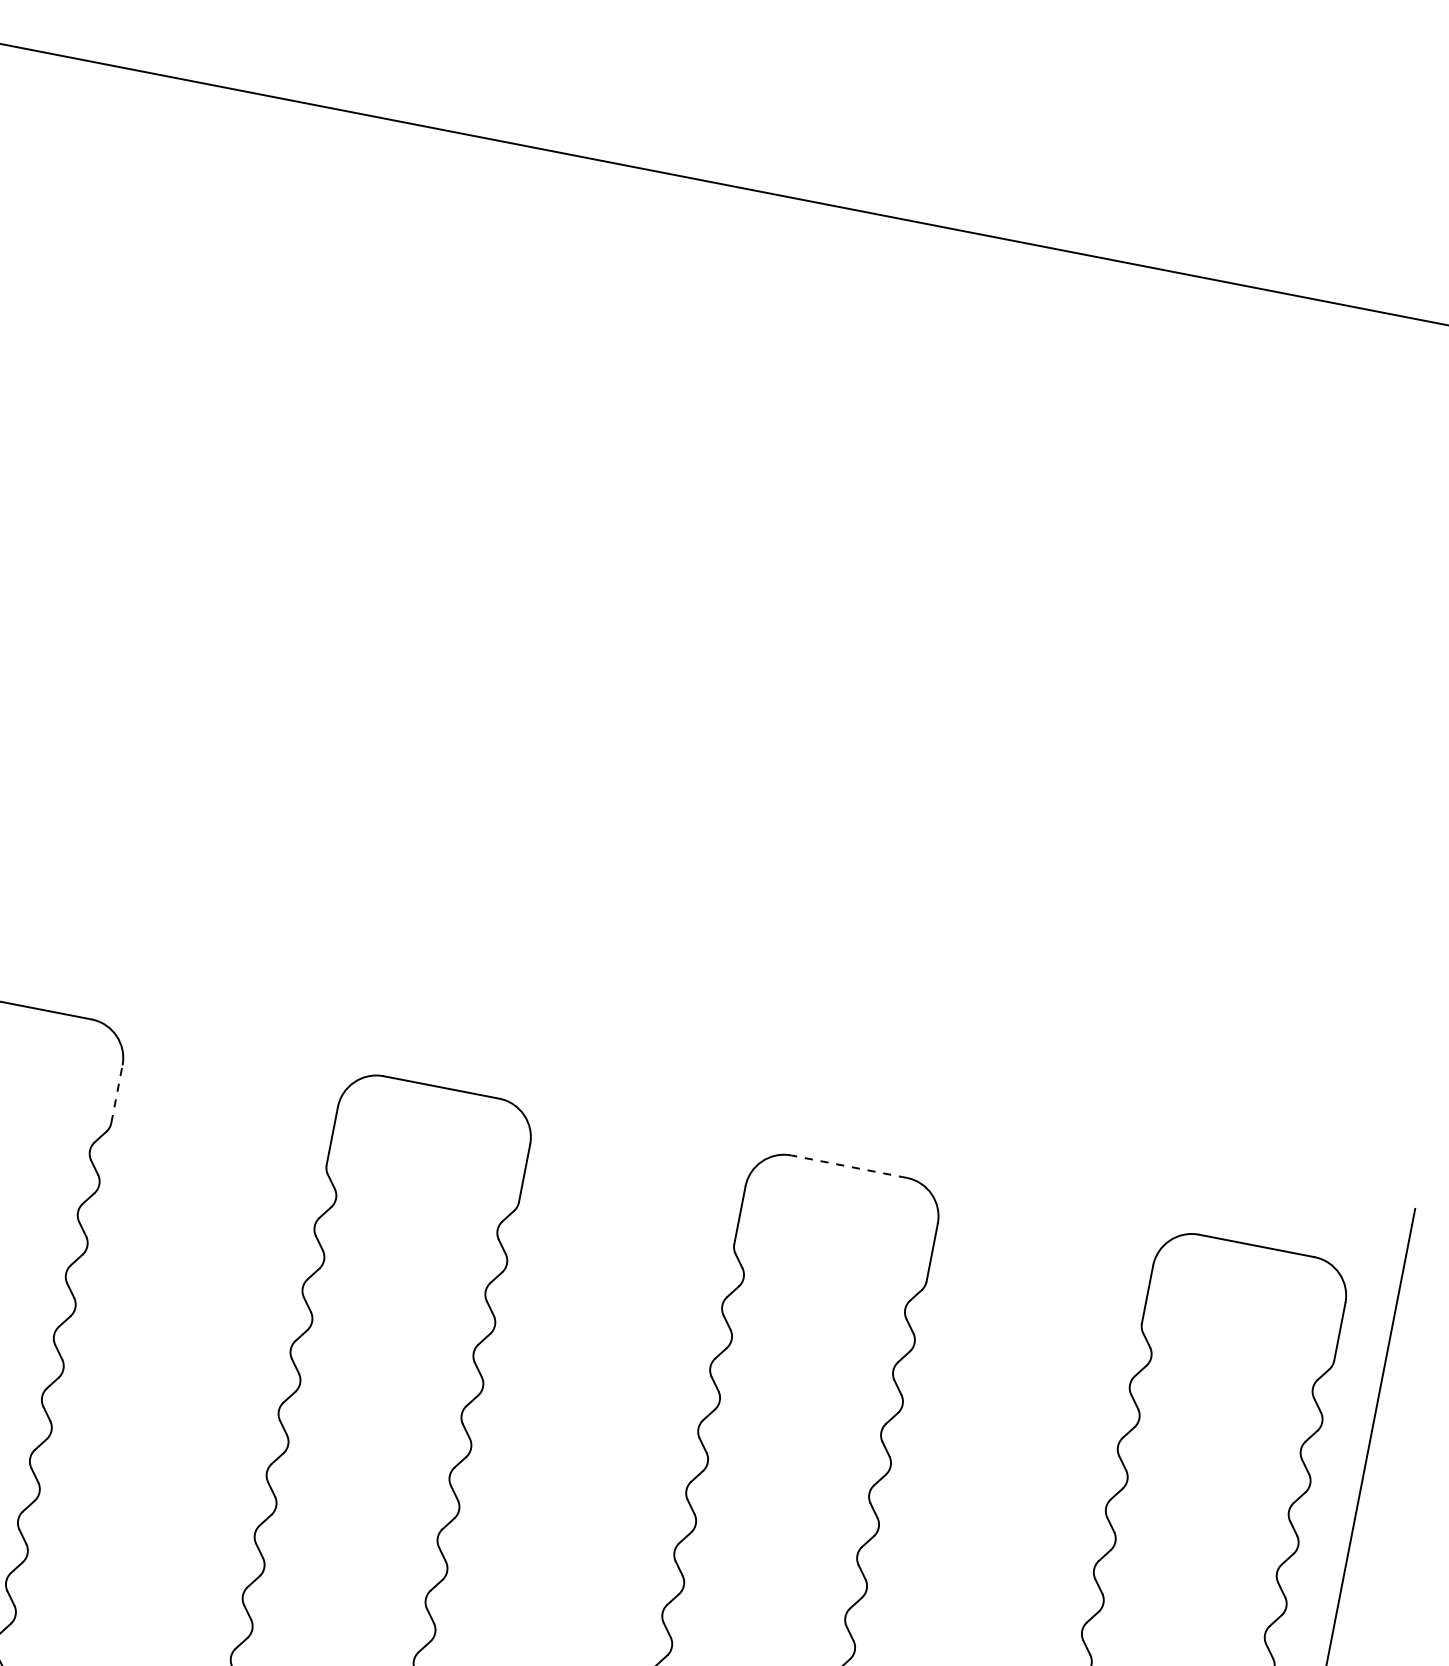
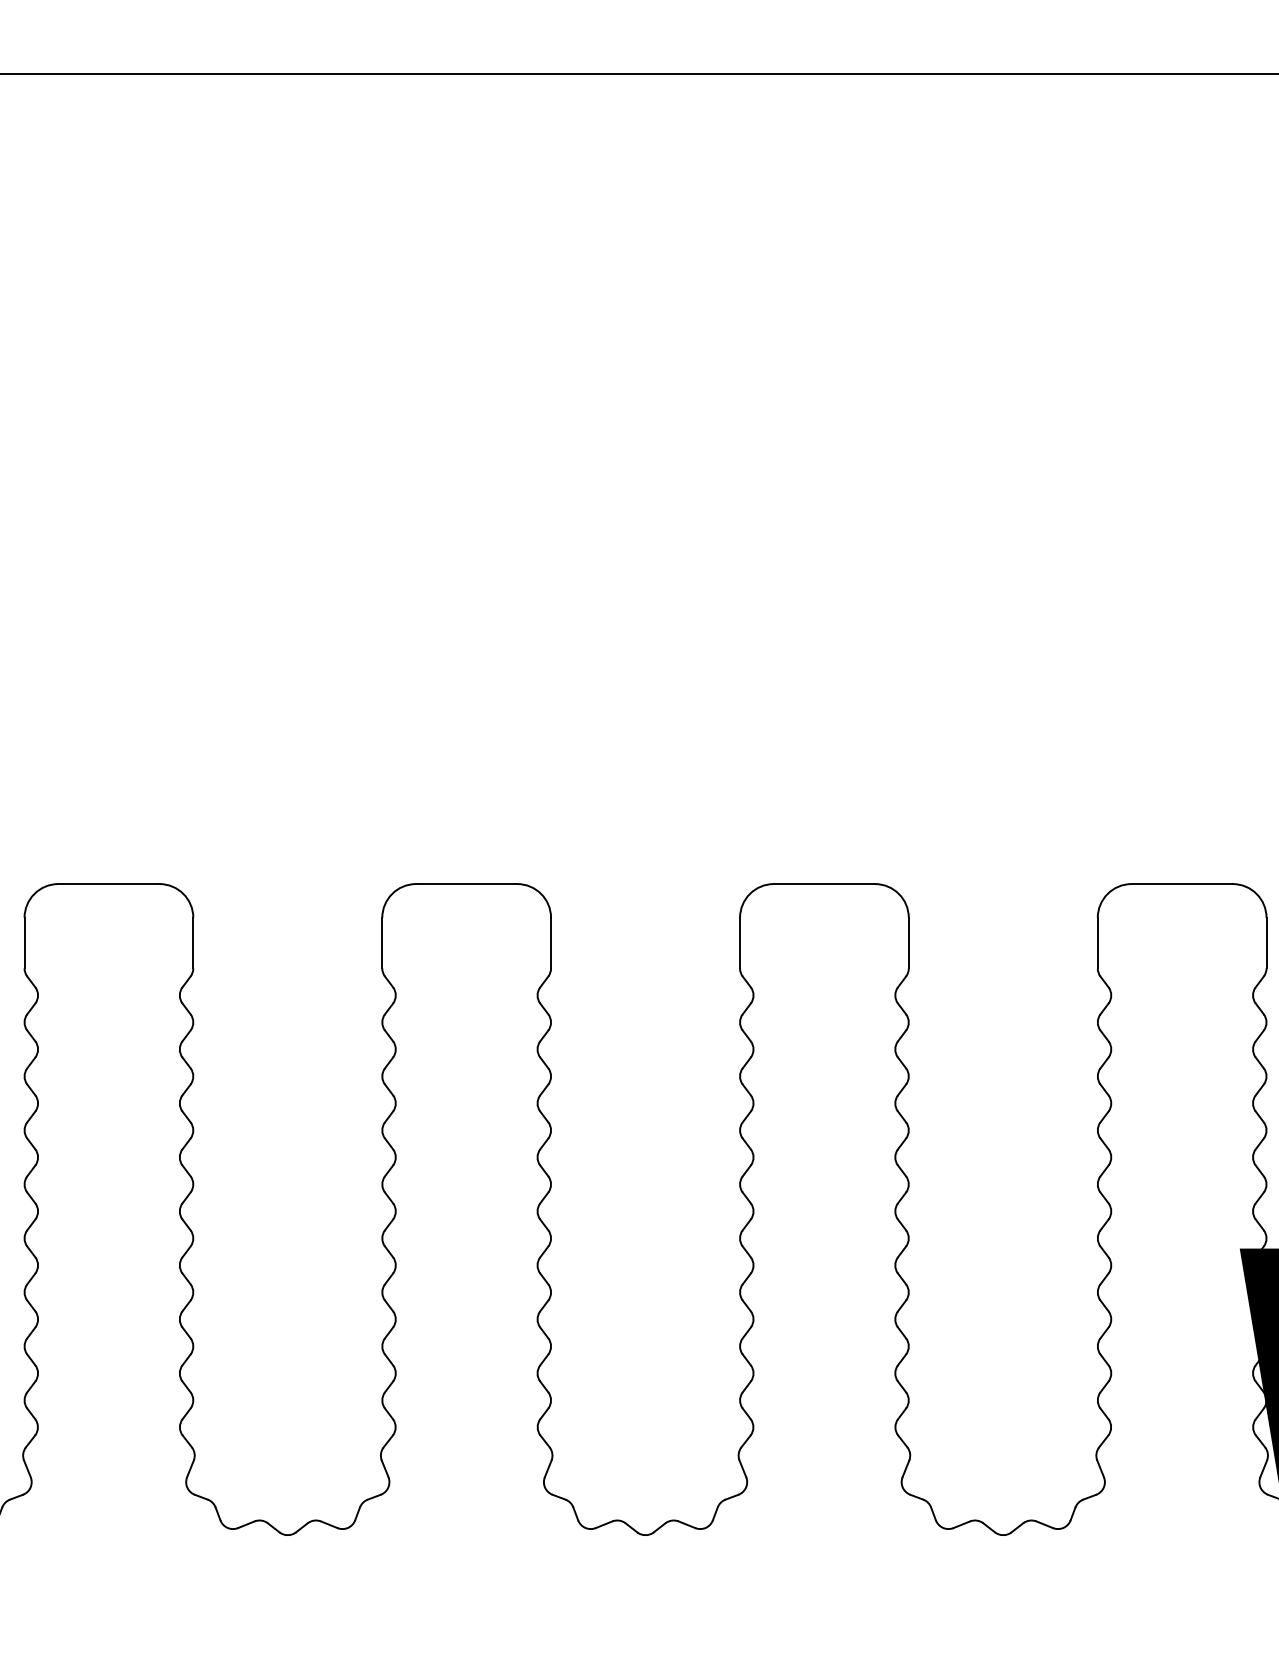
line: (117, 1093) -> (193, 942), dashed -> solid
line: (849, 1167) -> (824, 884), dashed -> solid

